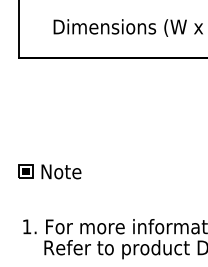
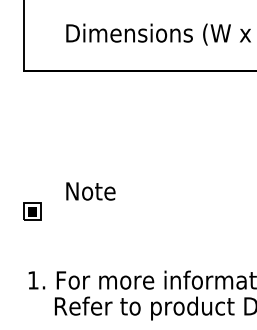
text: (61, 171) -> (90, 191), moved

